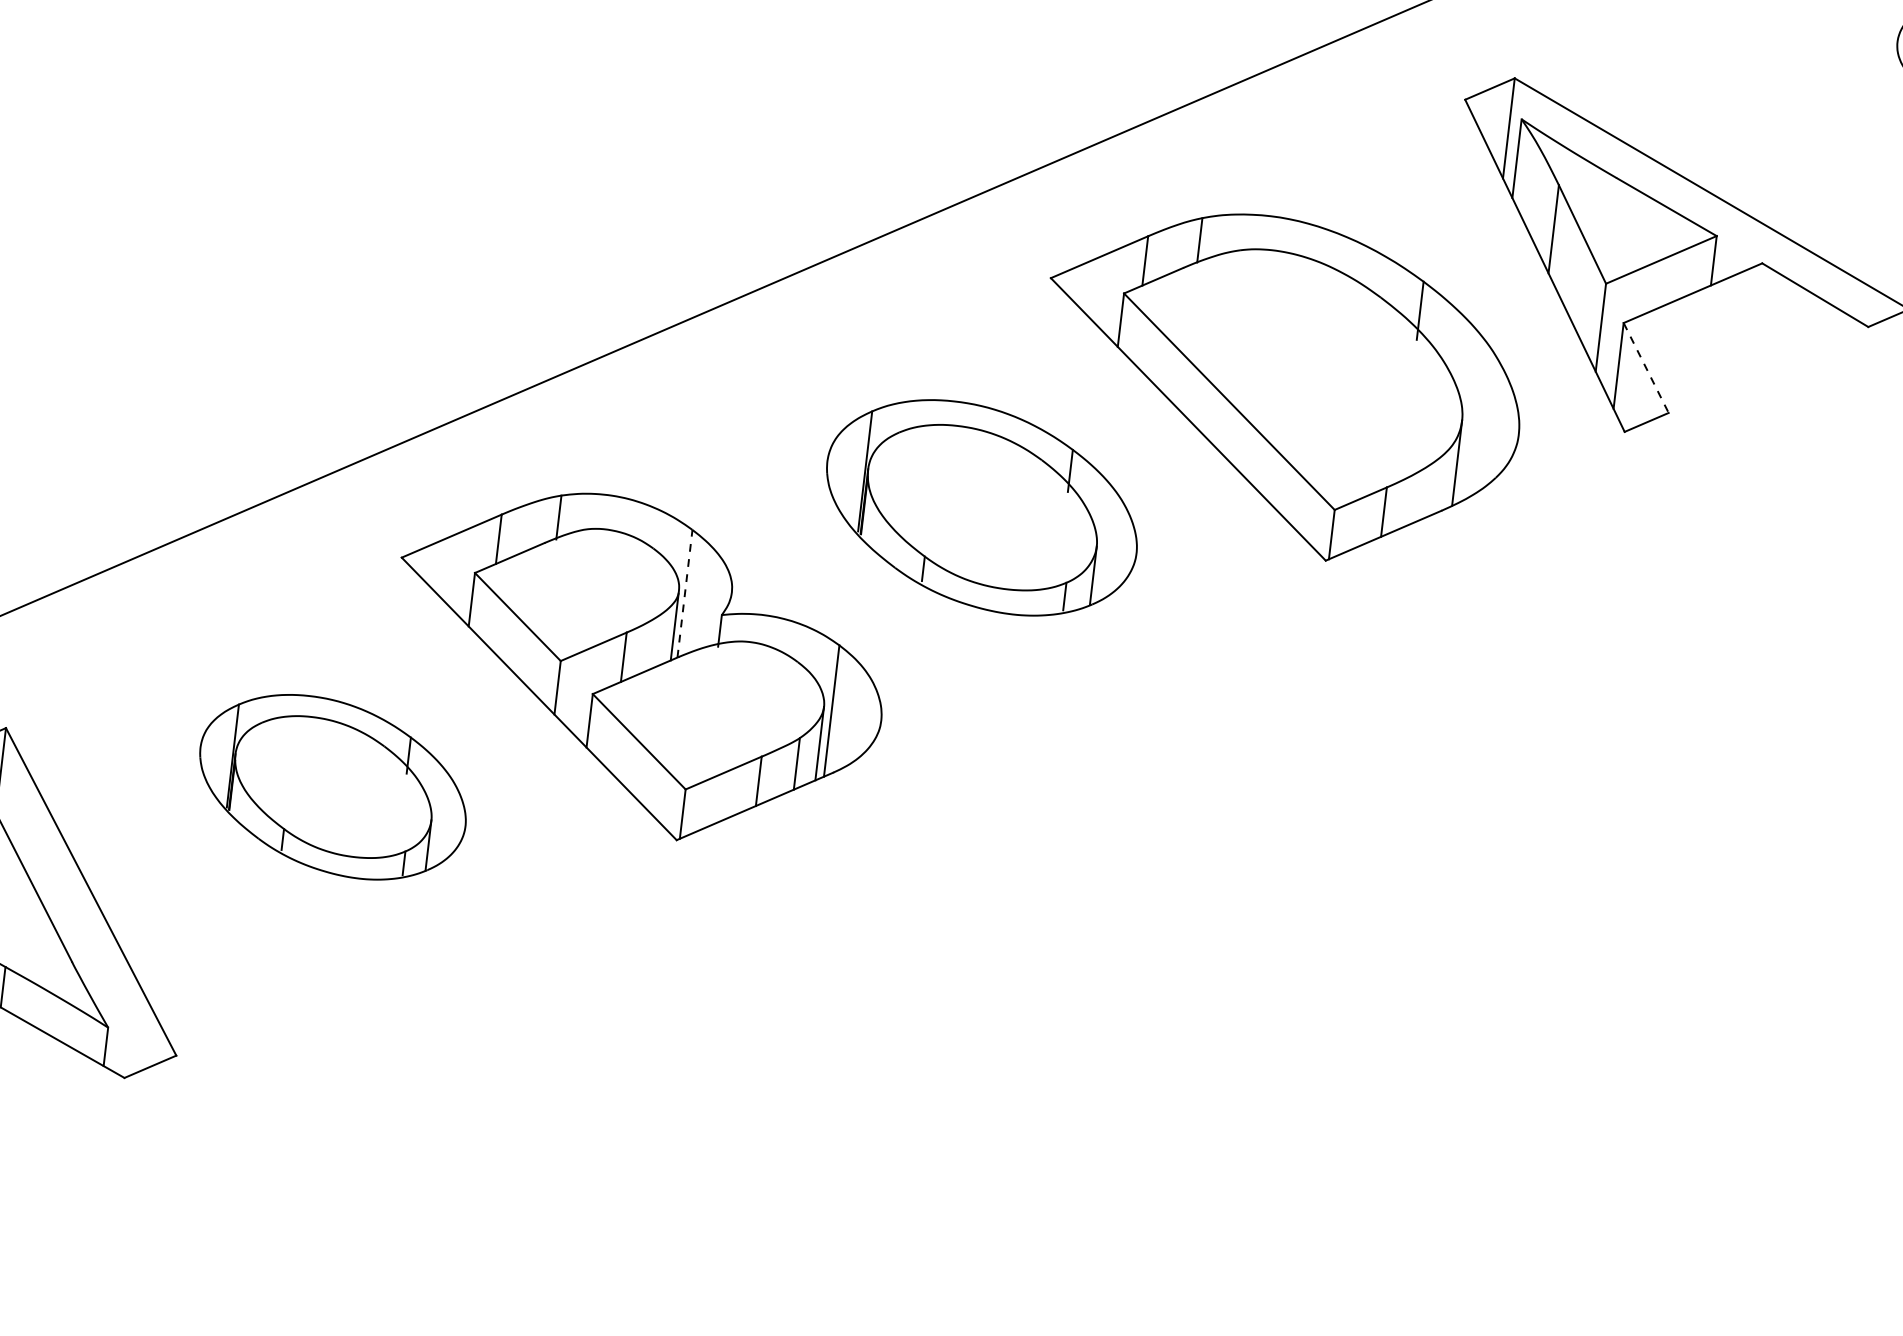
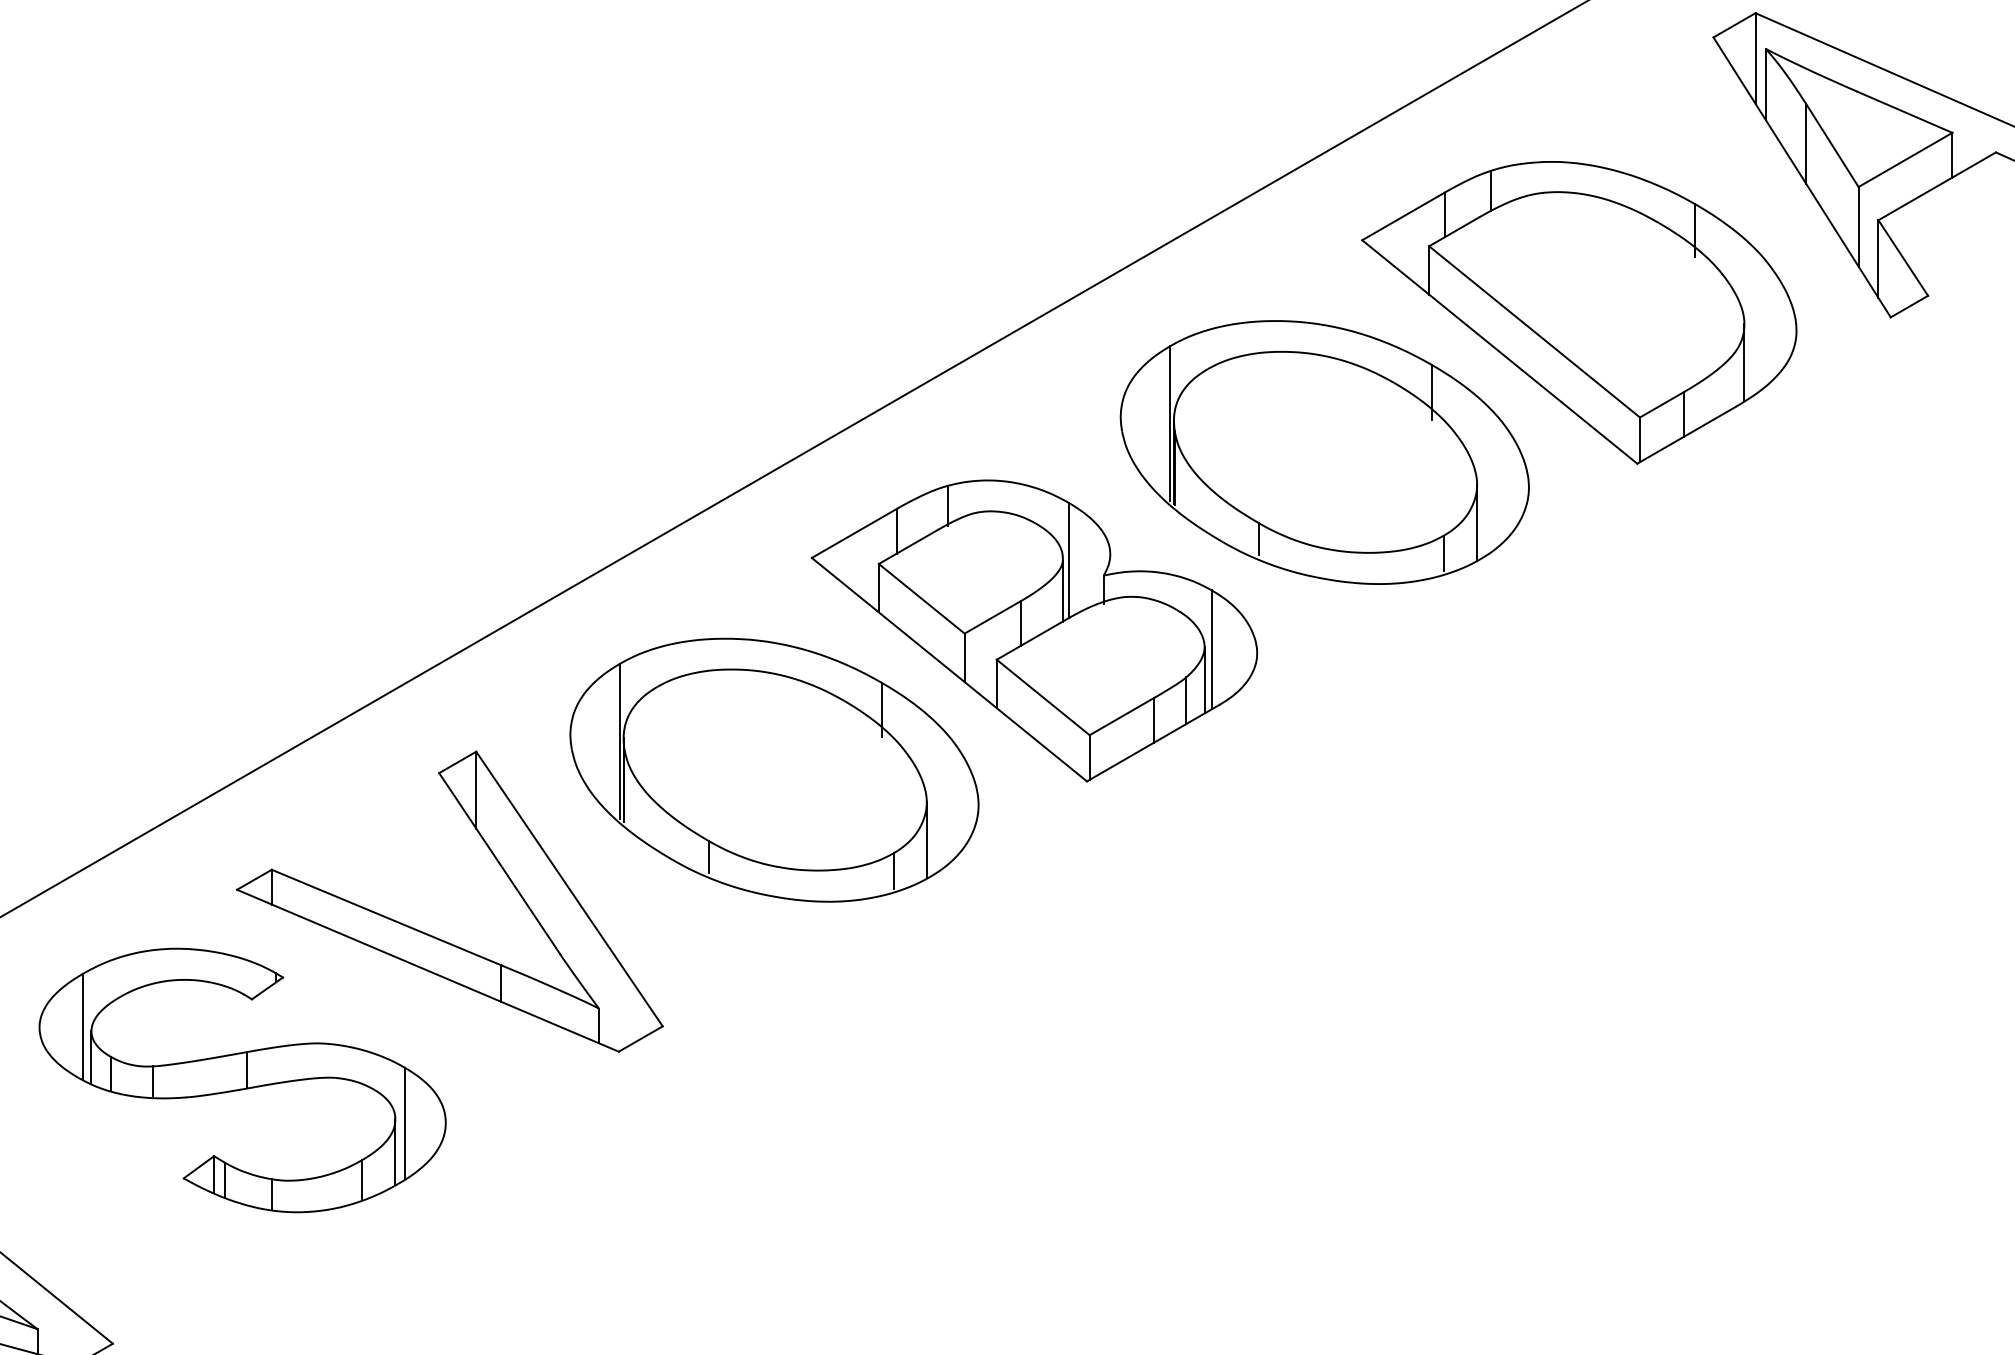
line: (1646, 368) -> (1903, 258), dashed -> solid
part: (981, 507) -> (1324, 452), size x1.43
line: (684, 593) -> (1068, 560), dashed -> solid
part: (333, 786) -> (774, 769), size x1.67

